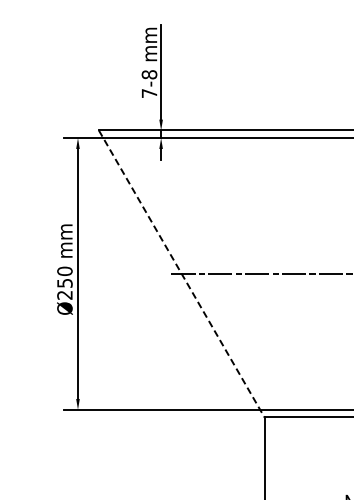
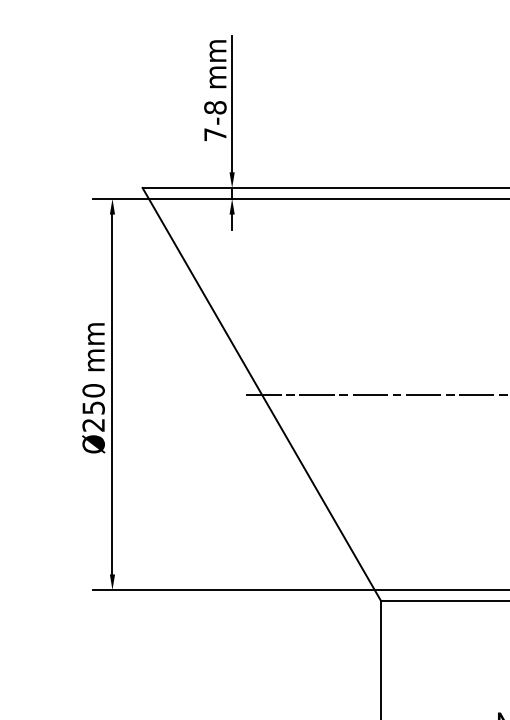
line: (181, 273) -> (261, 393), dashed -> solid

